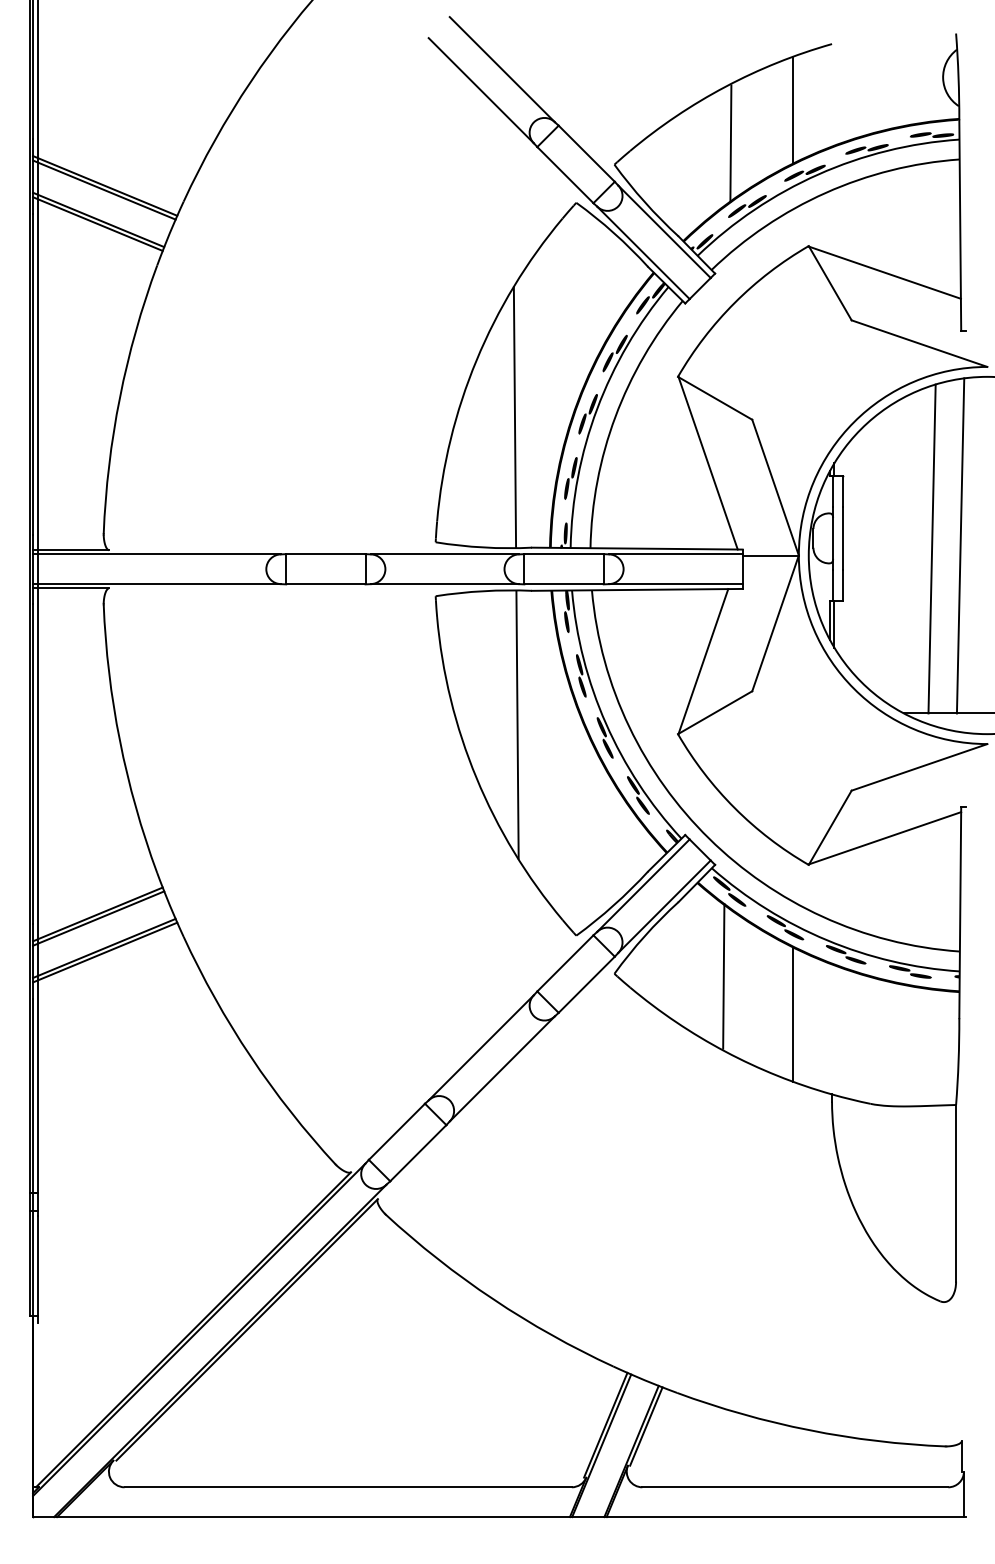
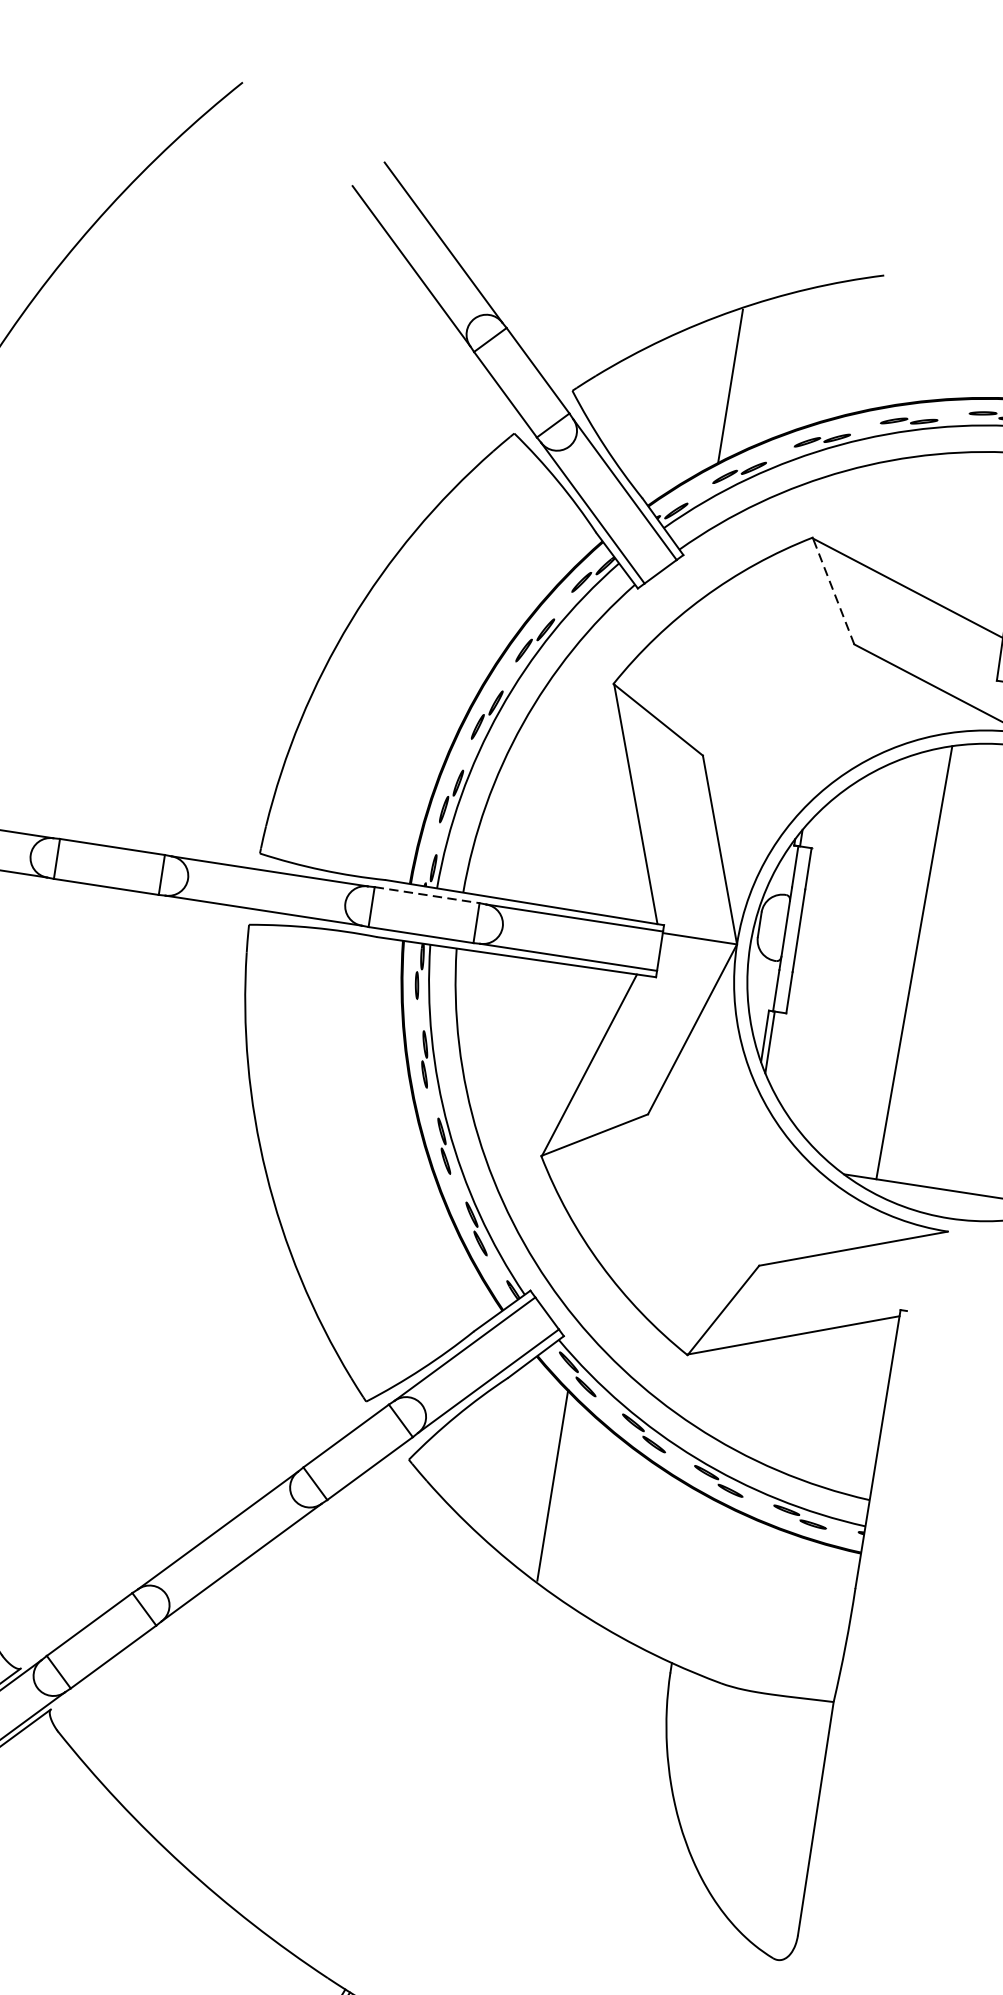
line: (792, 109) -> (818, 353), removed
line: (830, 283) -> (833, 591), solid -> dashed
line: (514, 417) -> (389, 704), removed
line: (960, 545) -> (952, 963), removed
line: (564, 554) -> (427, 895), solid -> dashed
line: (517, 724) -> (331, 1110), removed
line: (792, 1014) -> (635, 1549), removed

